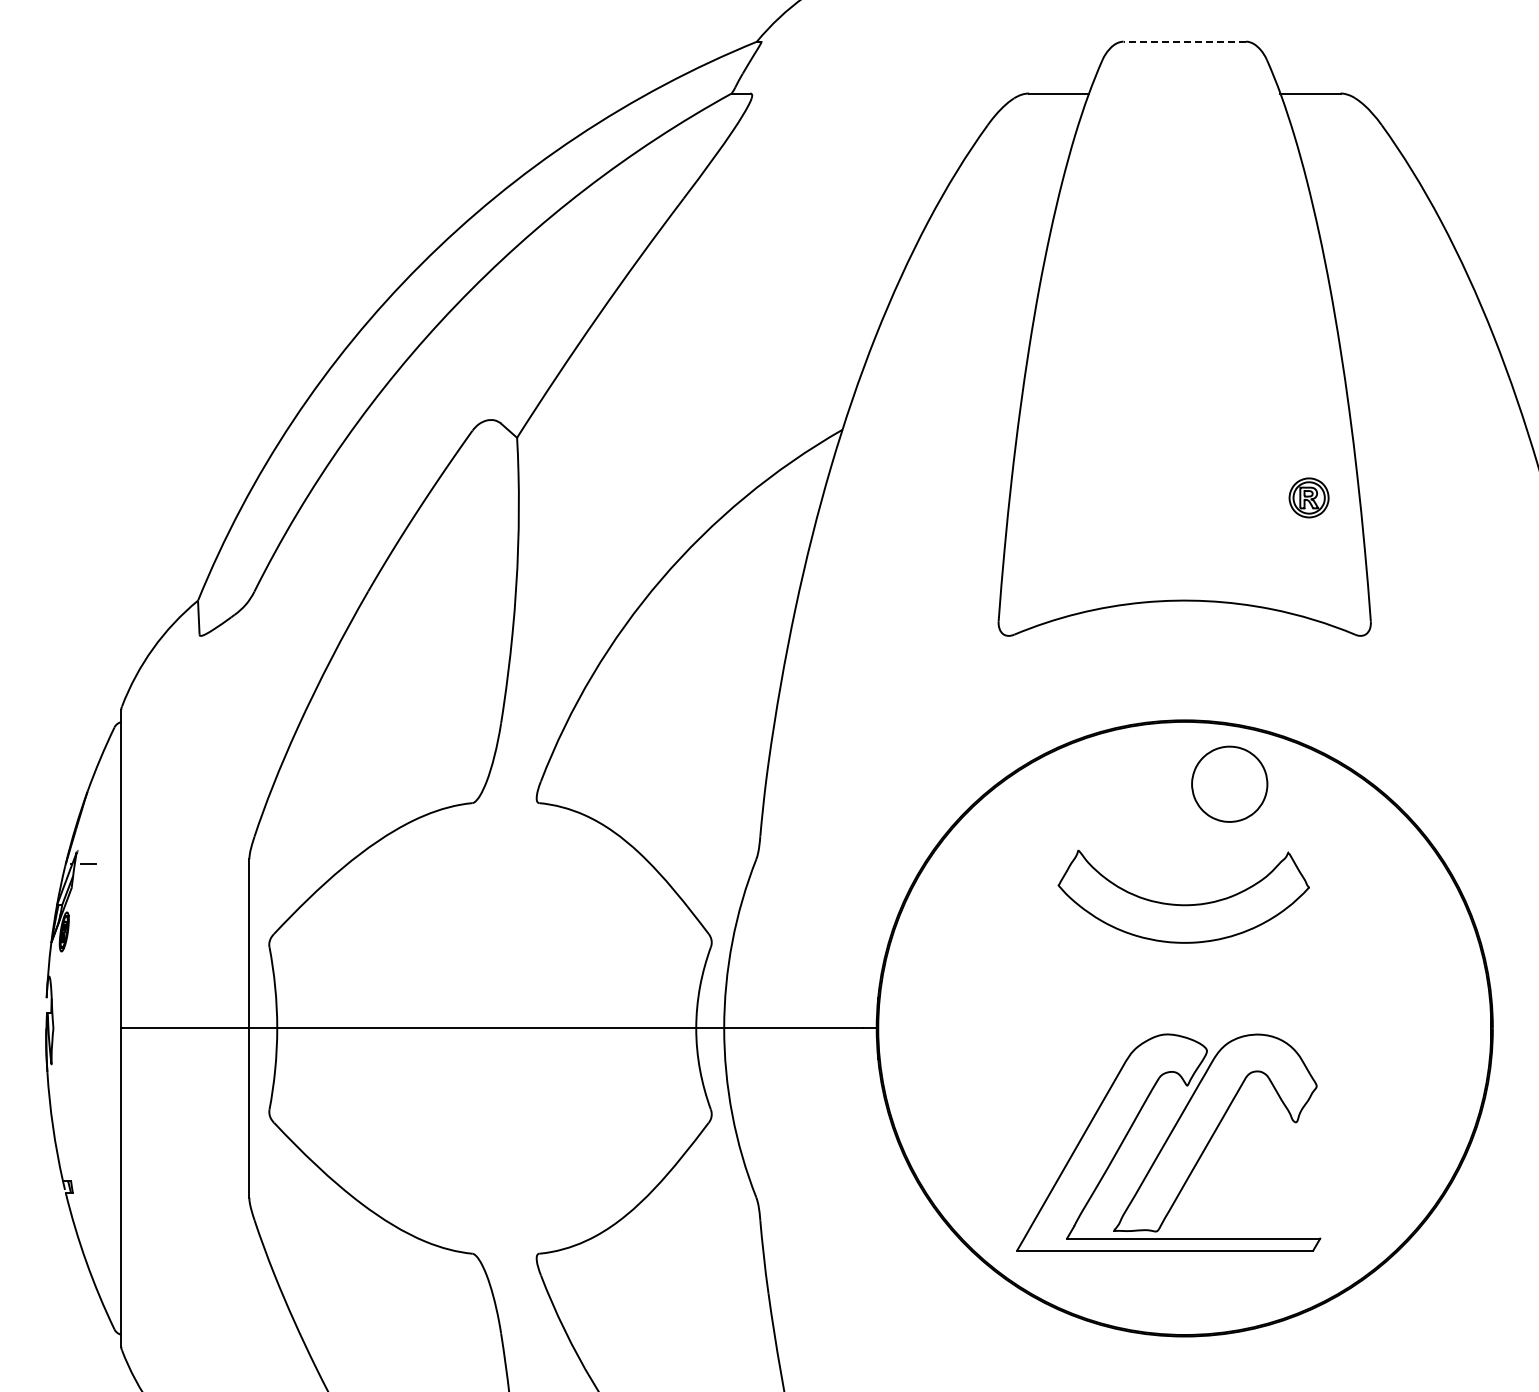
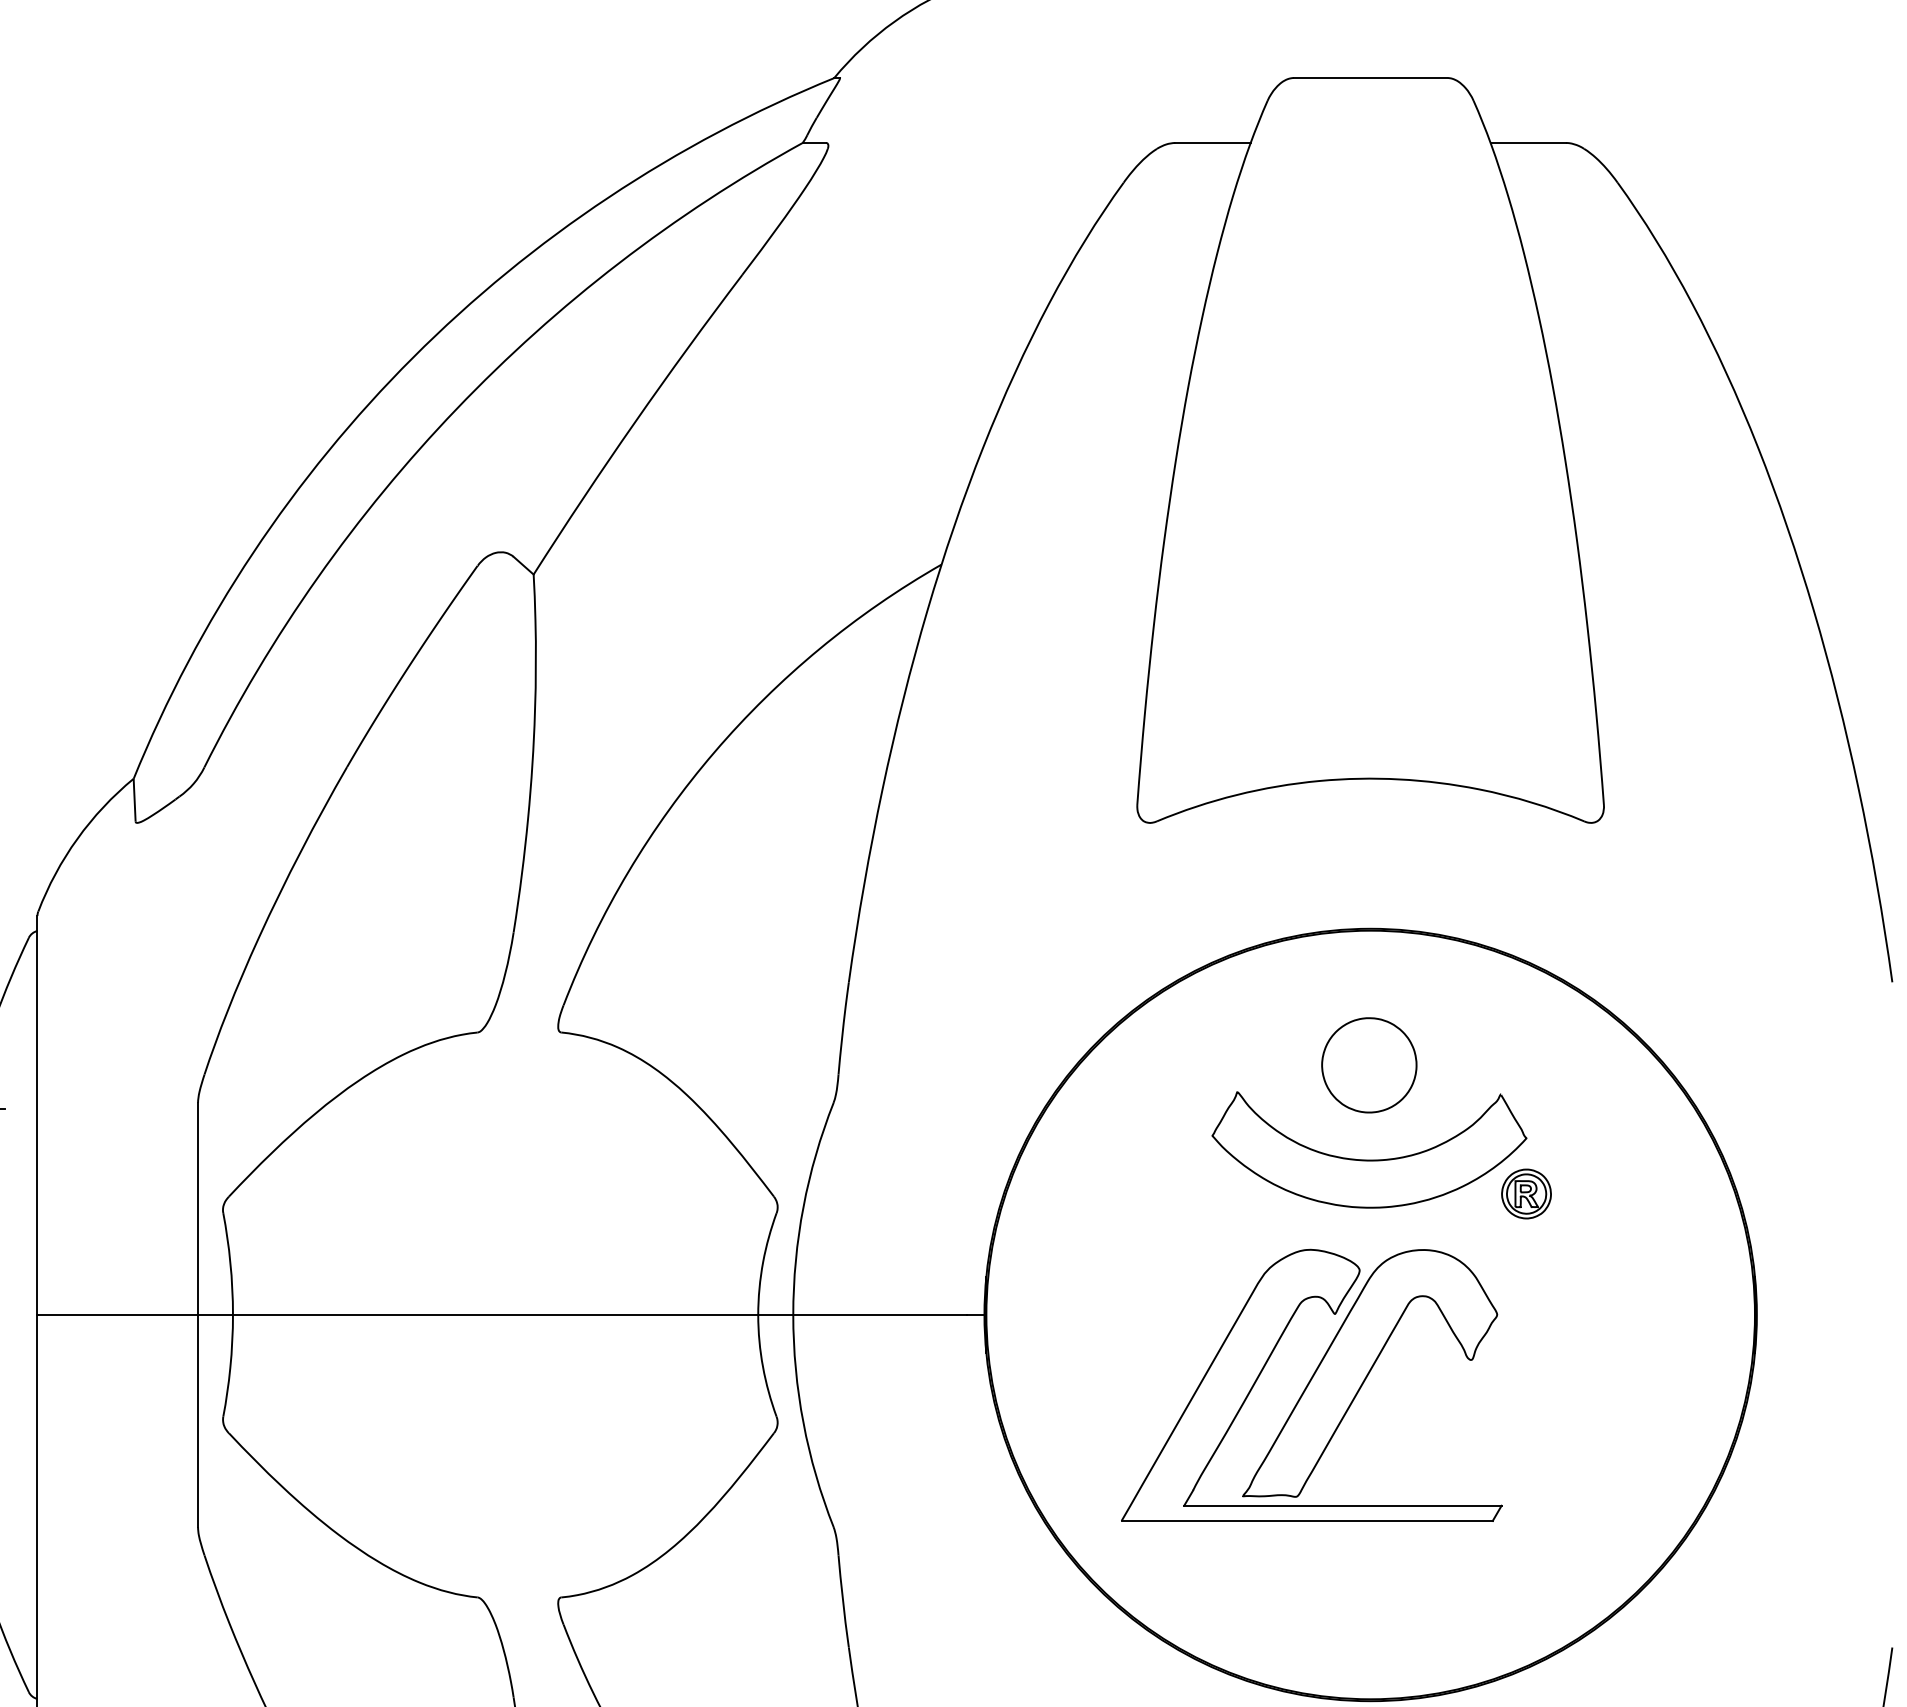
line: (1184, 41) -> (1370, 77), dashed -> solid
part: (1308, 497) -> (1525, 1193), moved
part: (1229, 783) -> (1369, 1064), moved
part: (1168, 1142) -> (1311, 1385), moved

